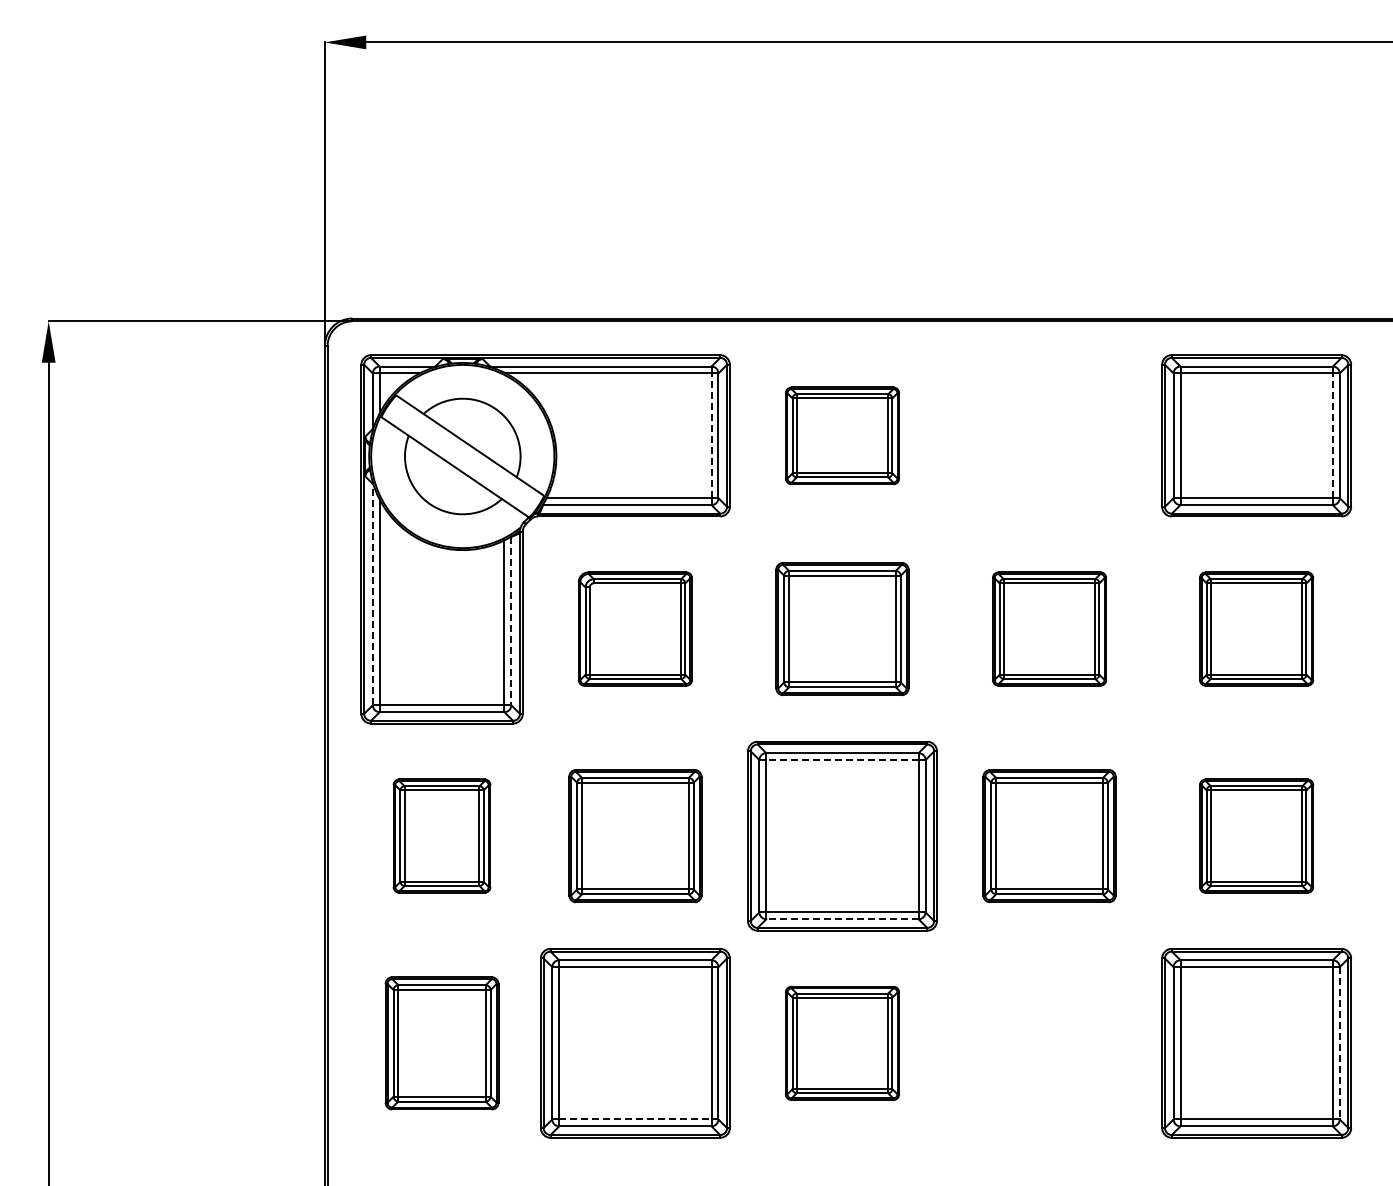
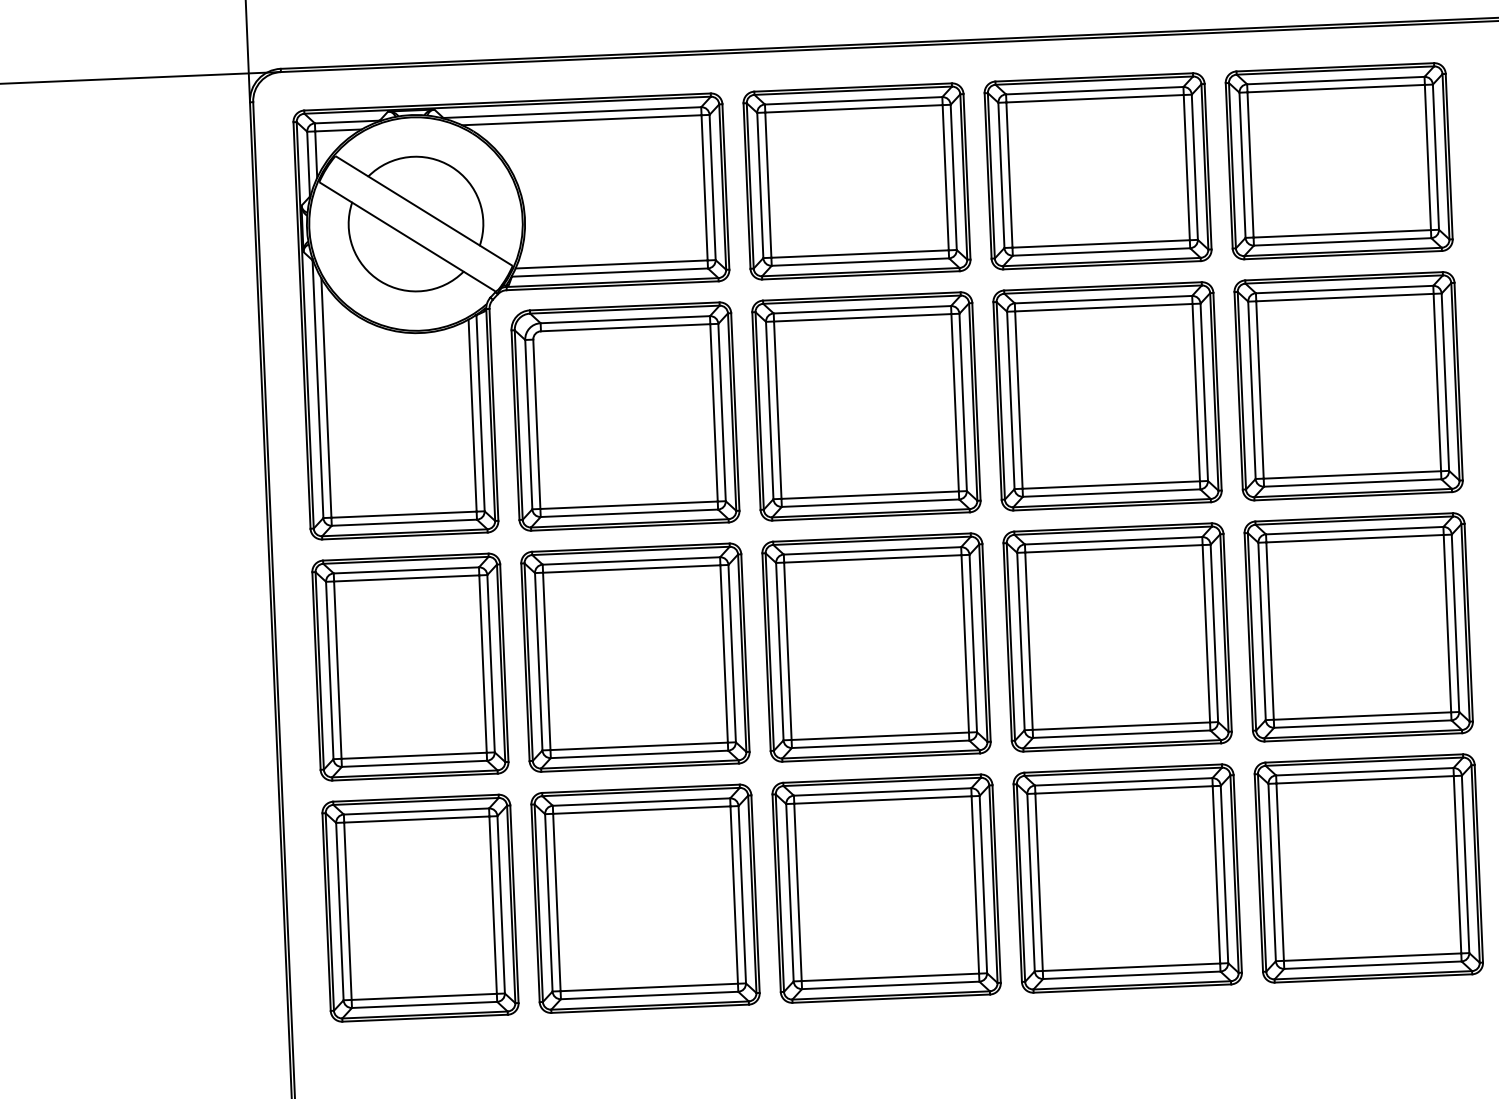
line: (711, 435) -> (704, 187), dashed -> solid
part: (842, 435) -> (857, 181), size x1.67
part: (1049, 435) -> (1098, 170), added
line: (1332, 435) -> (1427, 157), dashed -> solid
line: (372, 594) -> (317, 389), dashed -> solid
line: (511, 621) -> (480, 413), dashed -> solid
part: (635, 628) -> (625, 415), size x1.67
part: (842, 628) -> (866, 405), size x1.43
part: (1049, 628) -> (1107, 395), size x1.67
part: (1256, 628) -> (1348, 385), size x1.67
line: (841, 760) -> (871, 559), dashed -> solid
part: (441, 835) -> (409, 666), size x1.67
part: (635, 835) -> (635, 656), size x1.43
part: (1049, 835) -> (1117, 636), size x1.43
part: (1256, 835) -> (1358, 626), size x1.67
line: (841, 919) -> (879, 744), dashed -> solid
part: (441, 1043) -> (419, 908), size x1.43
part: (842, 1043) -> (886, 888), size x1.67
part: (1049, 1043) -> (1127, 878), added
line: (1339, 1043) -> (1465, 864), dashed -> solid
line: (635, 1119) -> (649, 987), dashed -> solid

